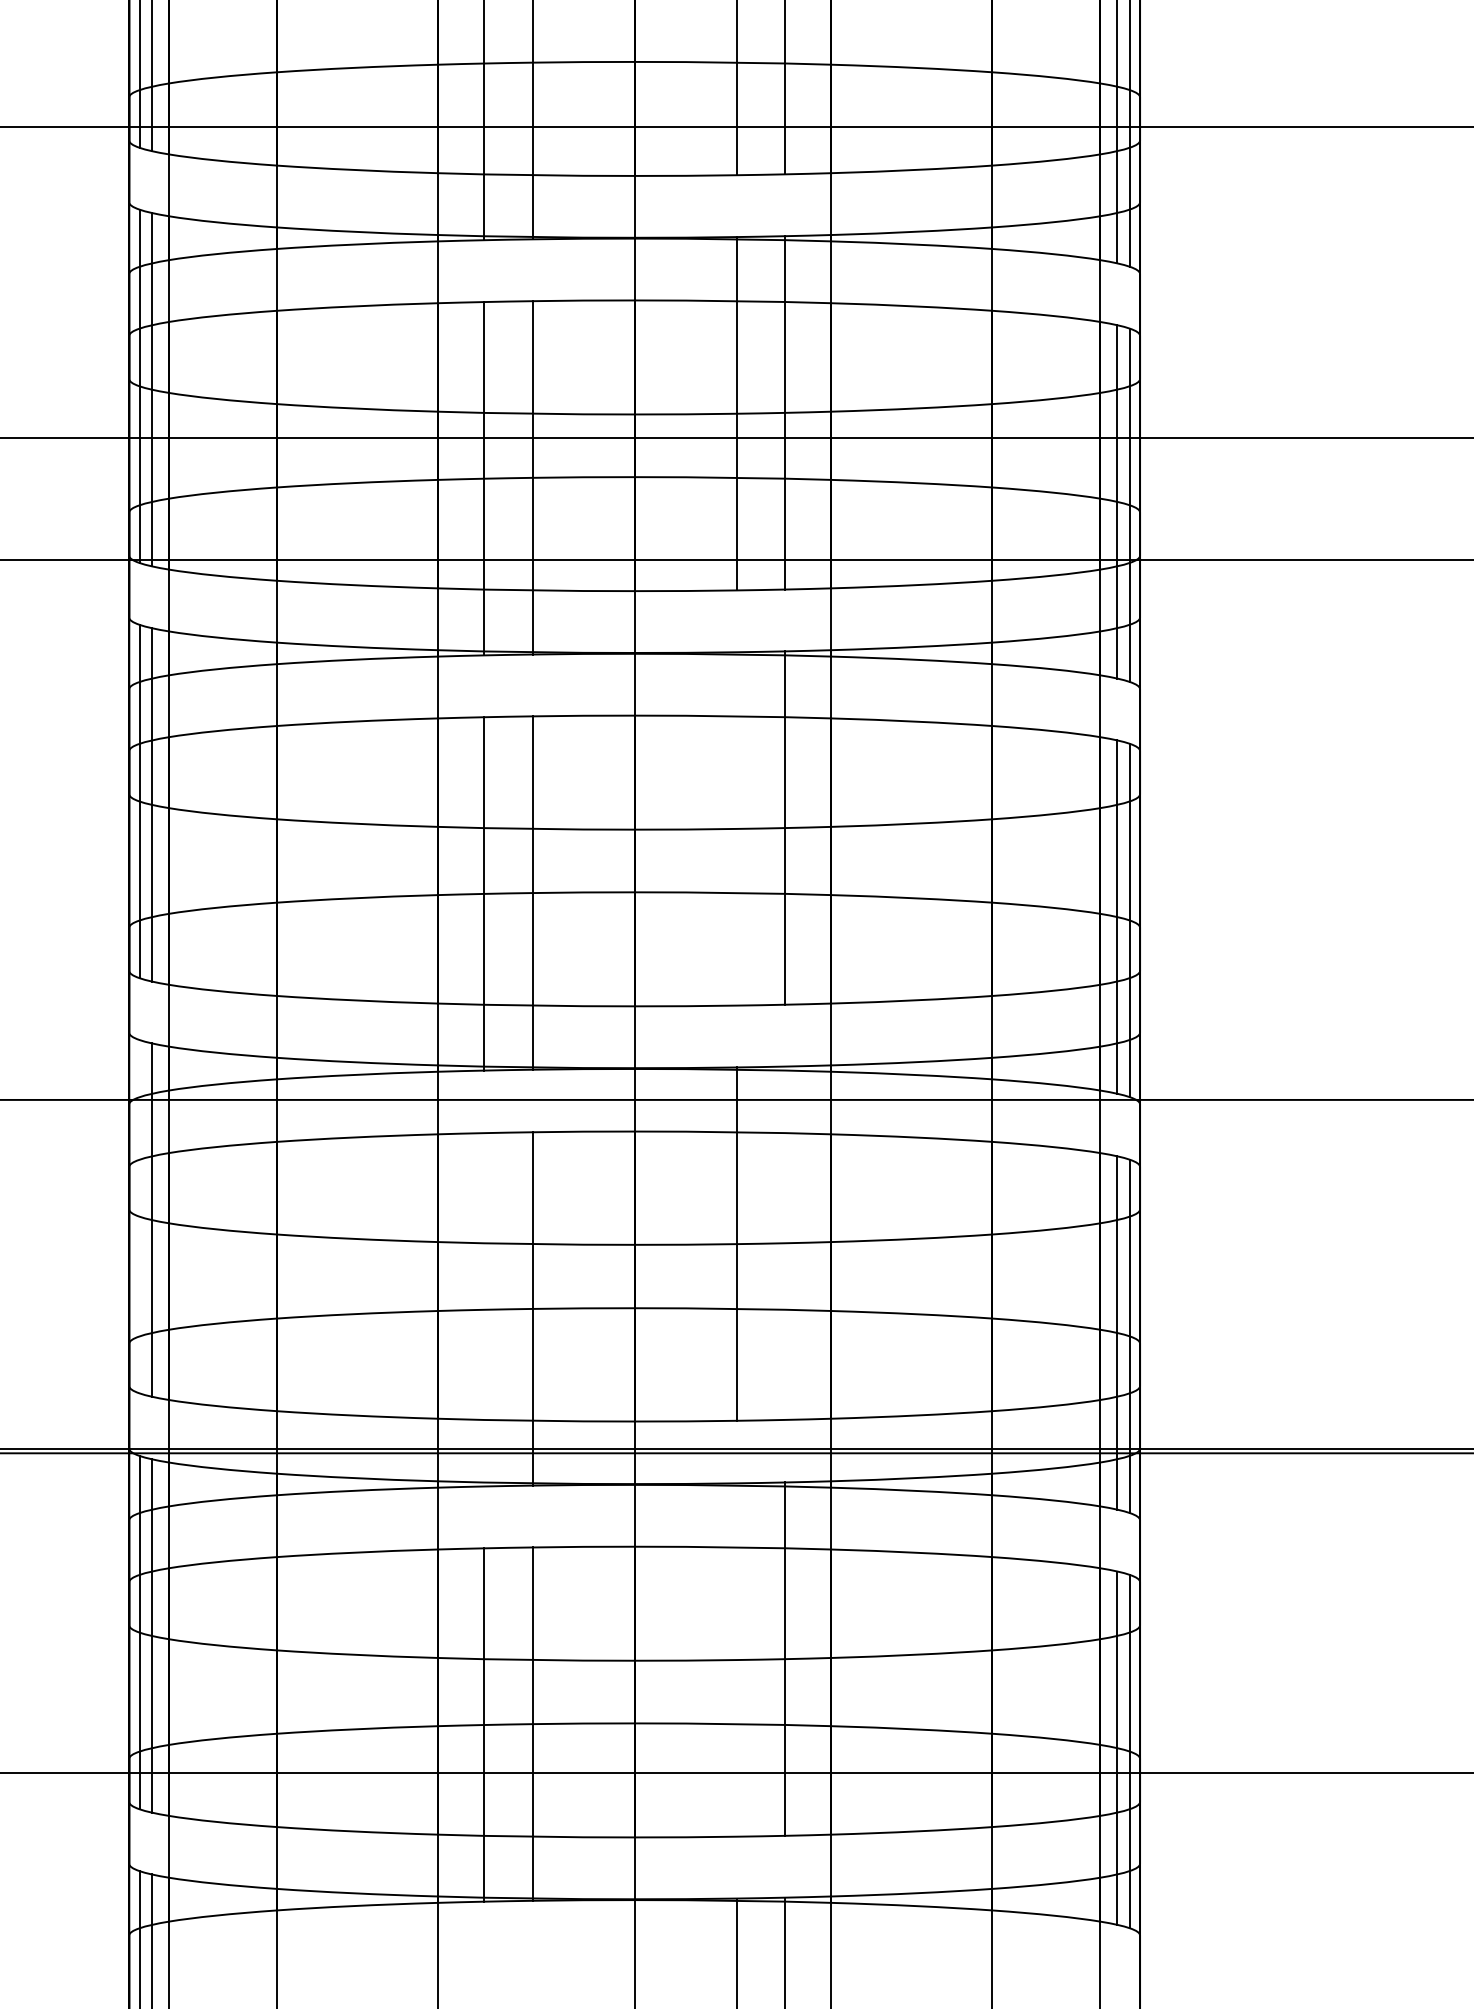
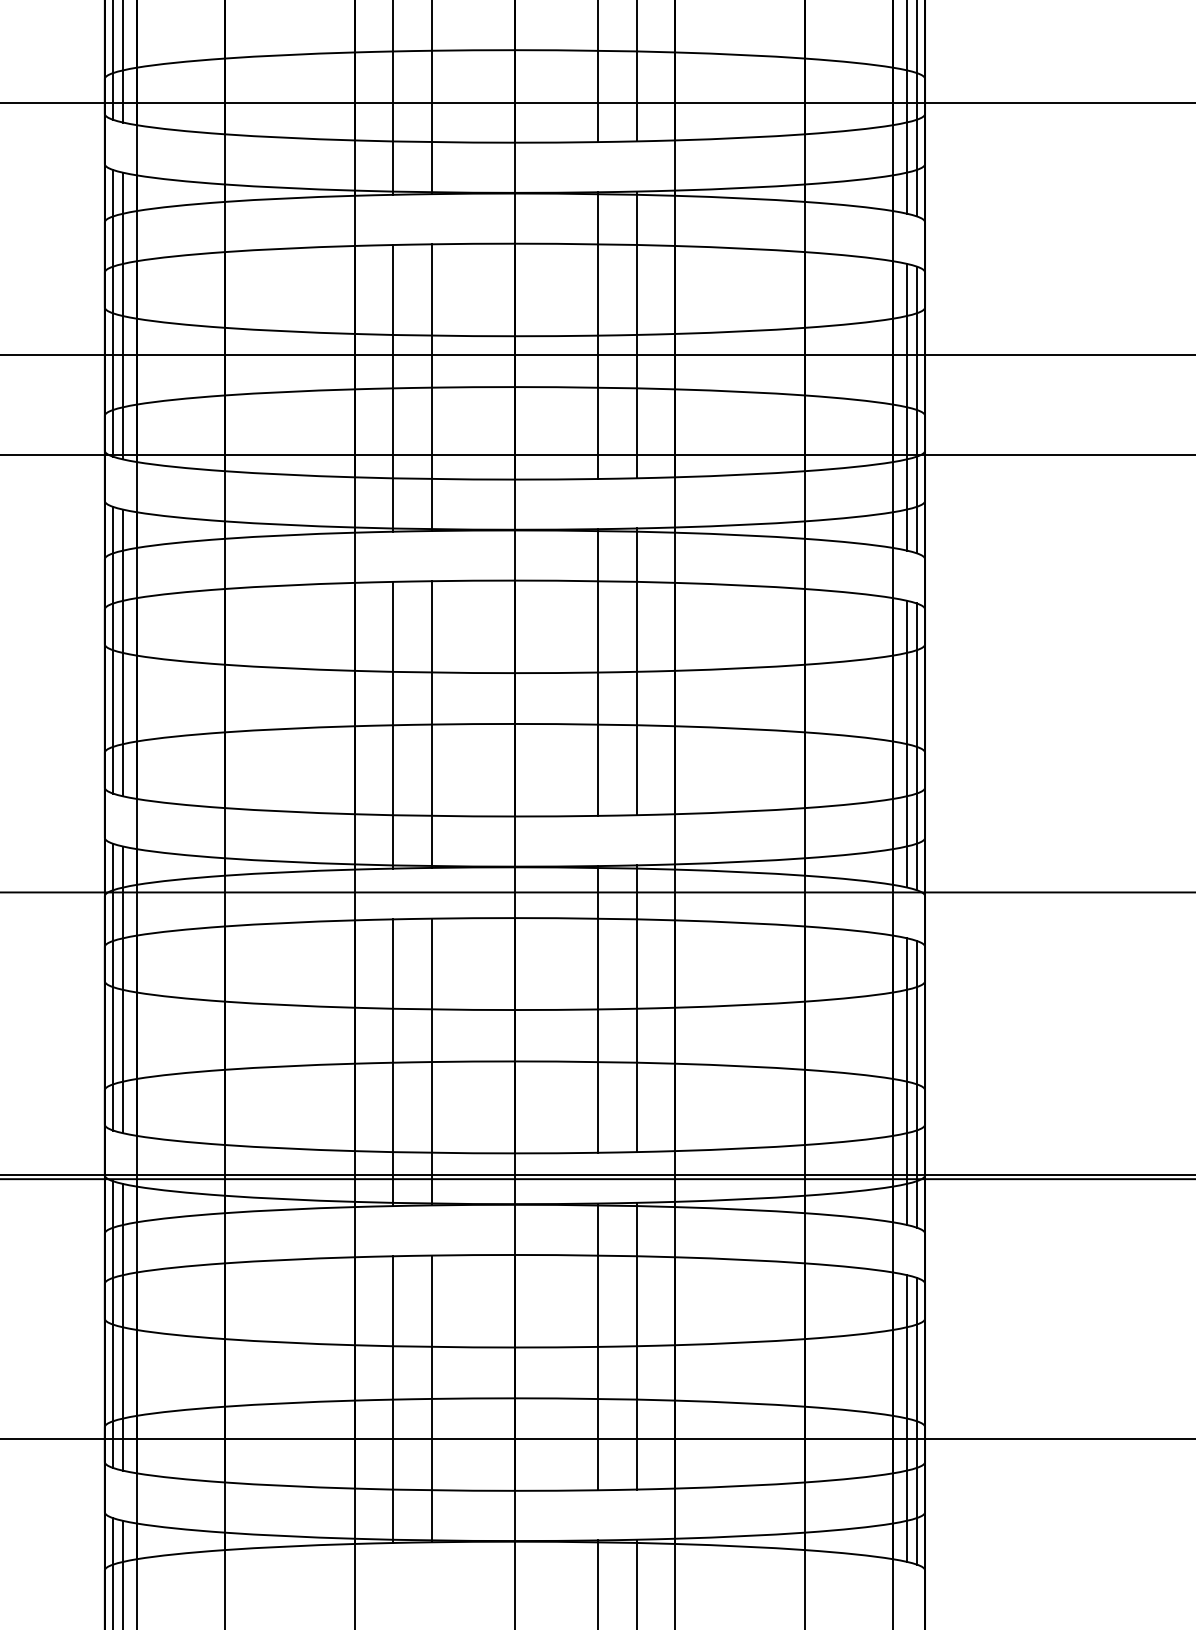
line: (736, 828) -> (597, 672), added
line: (139, 1215) -> (113, 986), added
line: (784, 1242) -> (636, 1008), added
line: (484, 1309) -> (393, 1062), added
line: (736, 1659) -> (597, 1346), added

